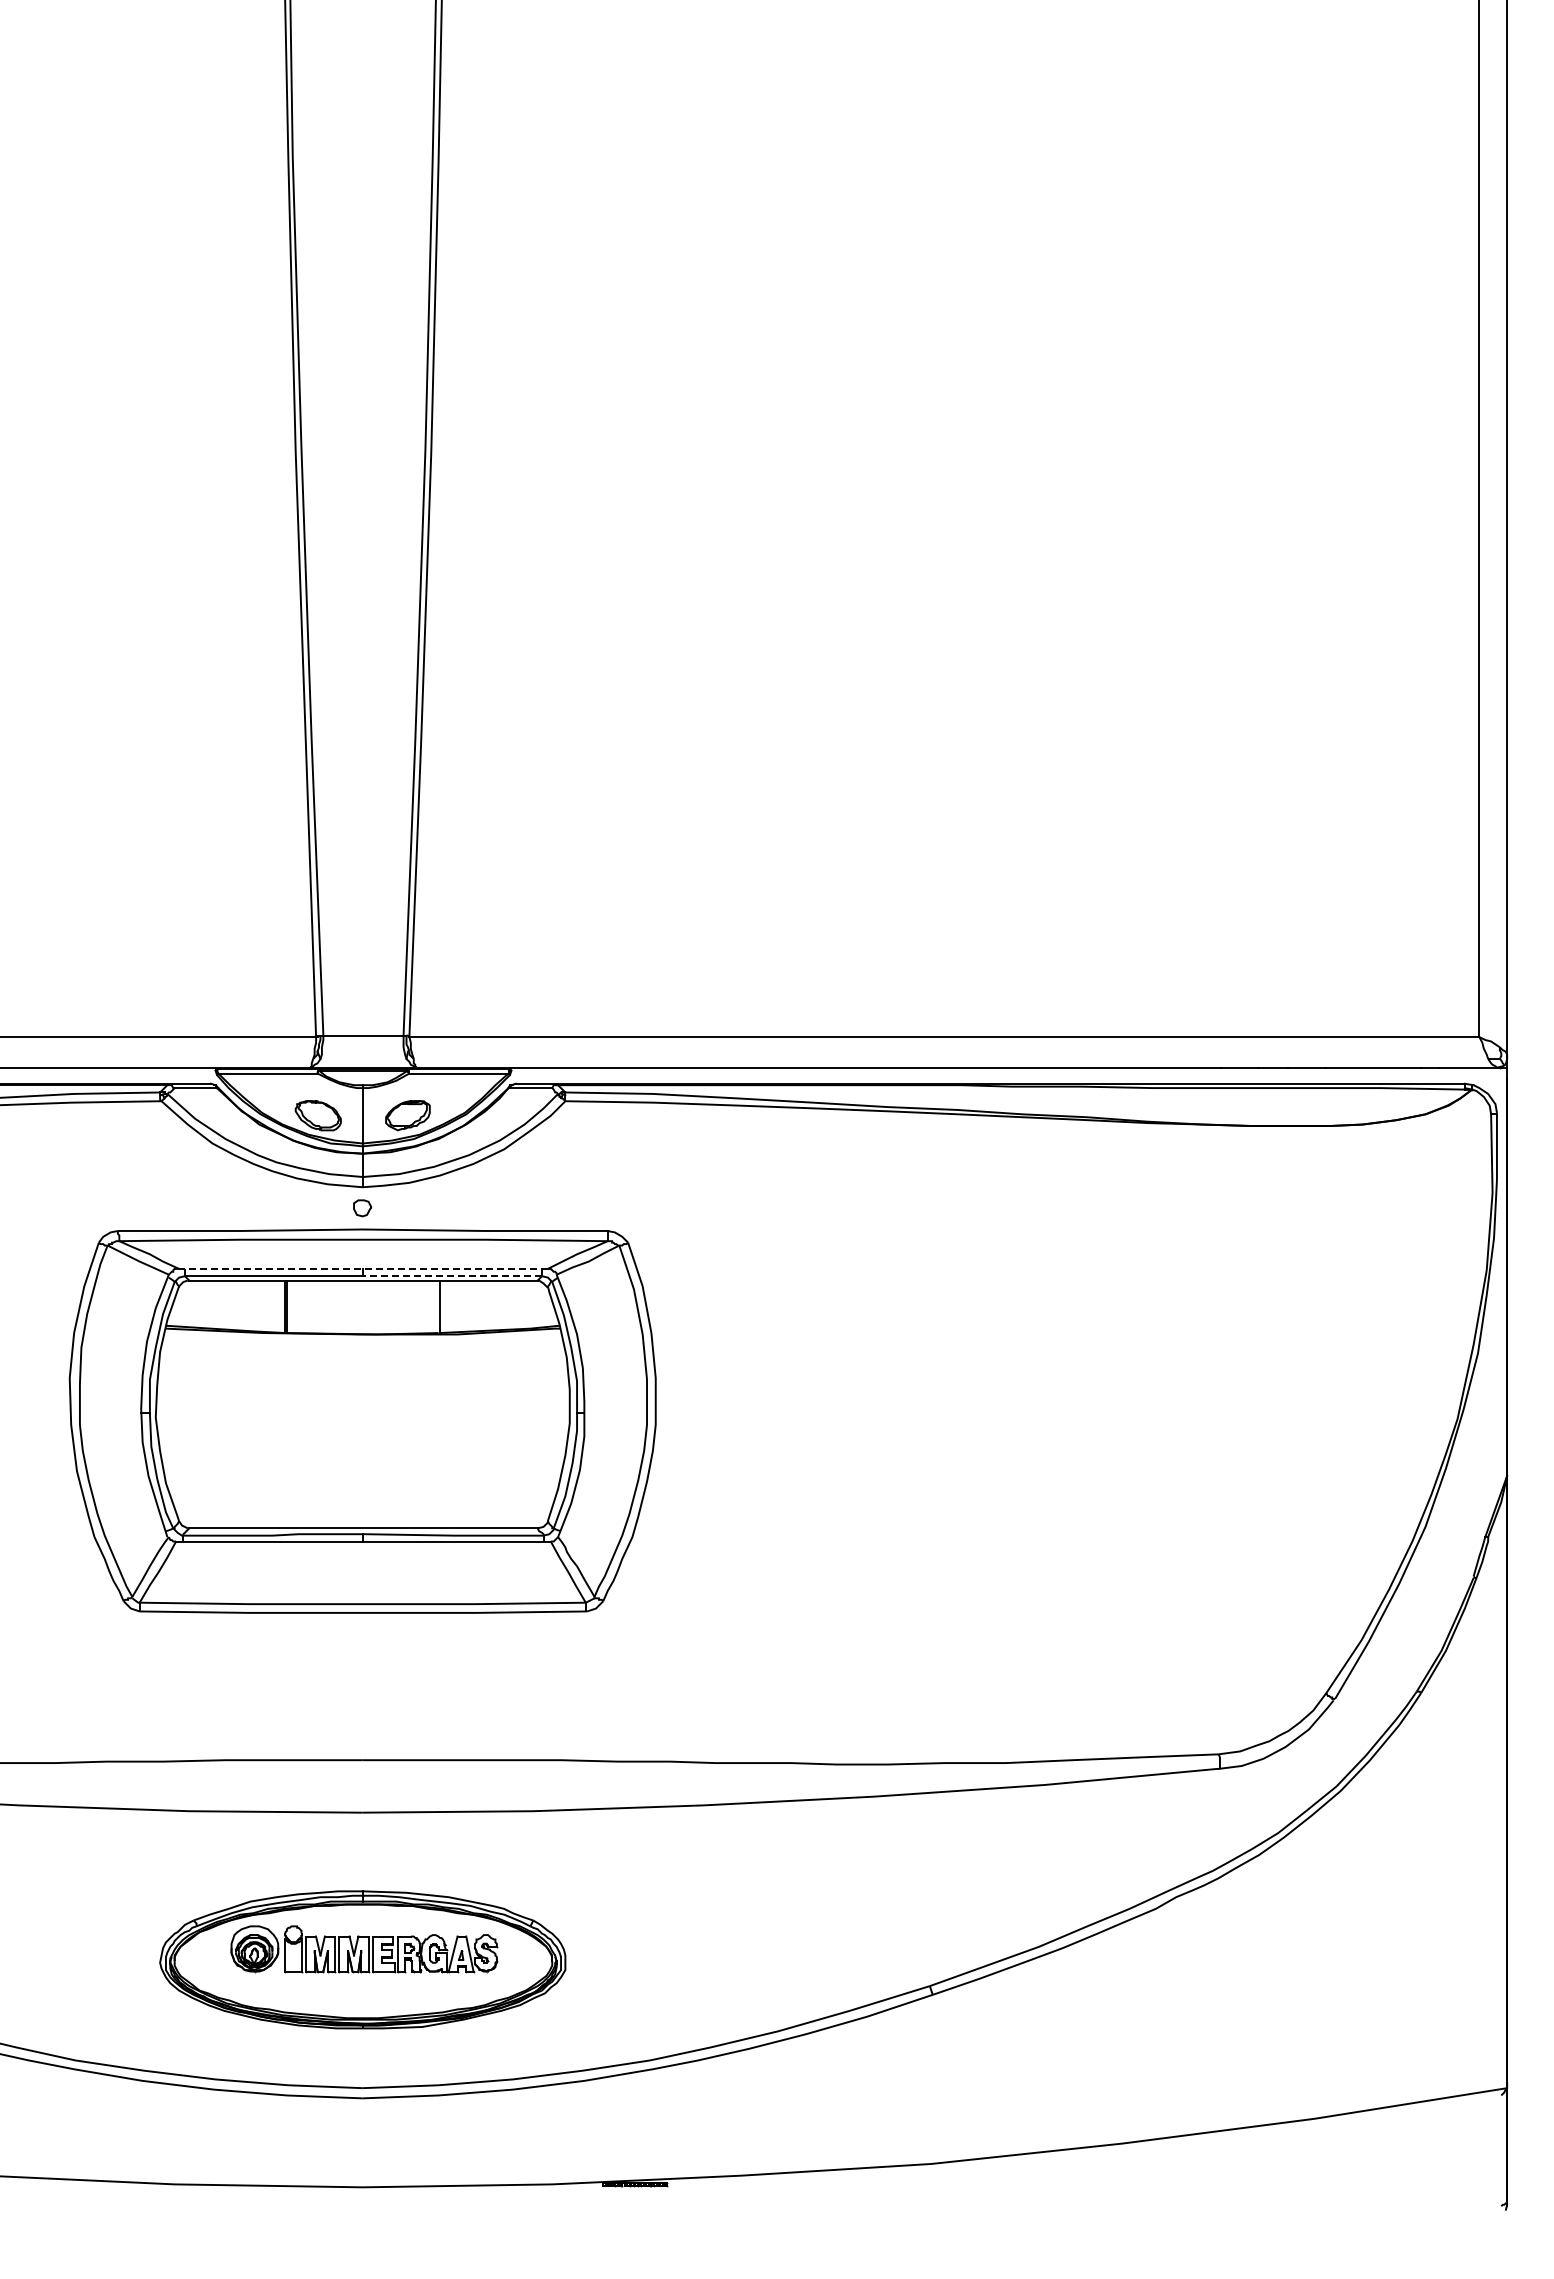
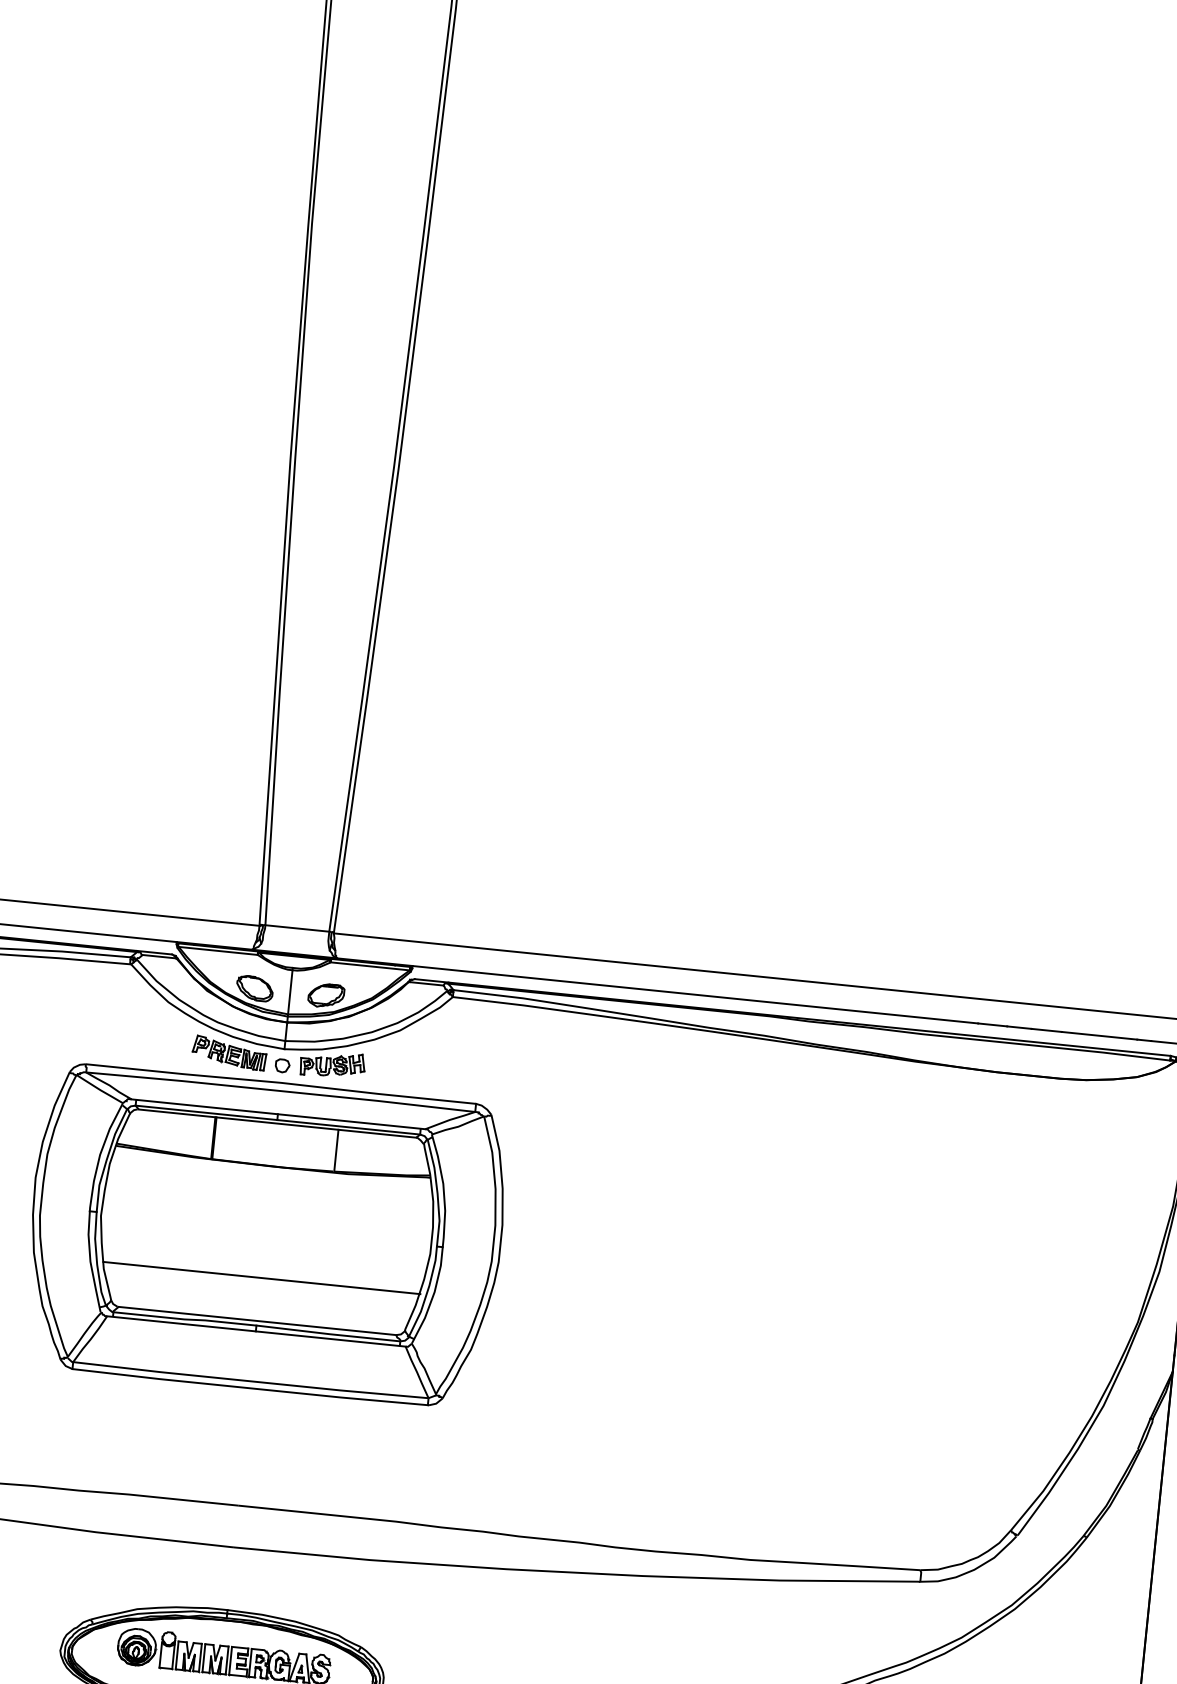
part: (294, 1198) -> (229, 1052), added
part: (424, 1200) -> (332, 1064), added
line: (363, 1268) -> (278, 1113), dashed -> solid
line: (452, 1276) -> (348, 1127), dashed -> solid
line: (363, 1474) -> (261, 1278), added

